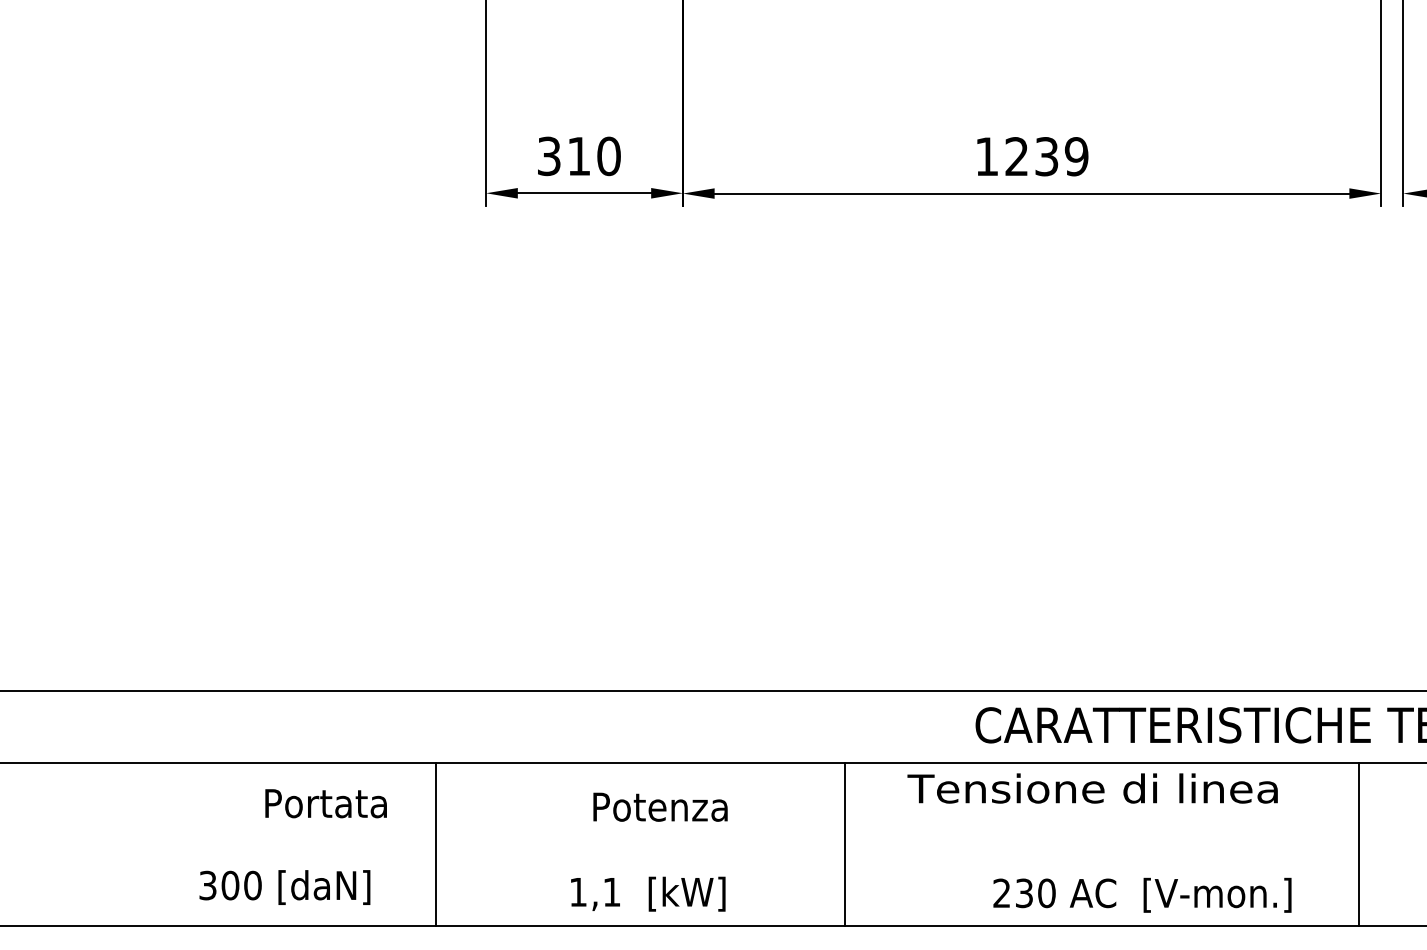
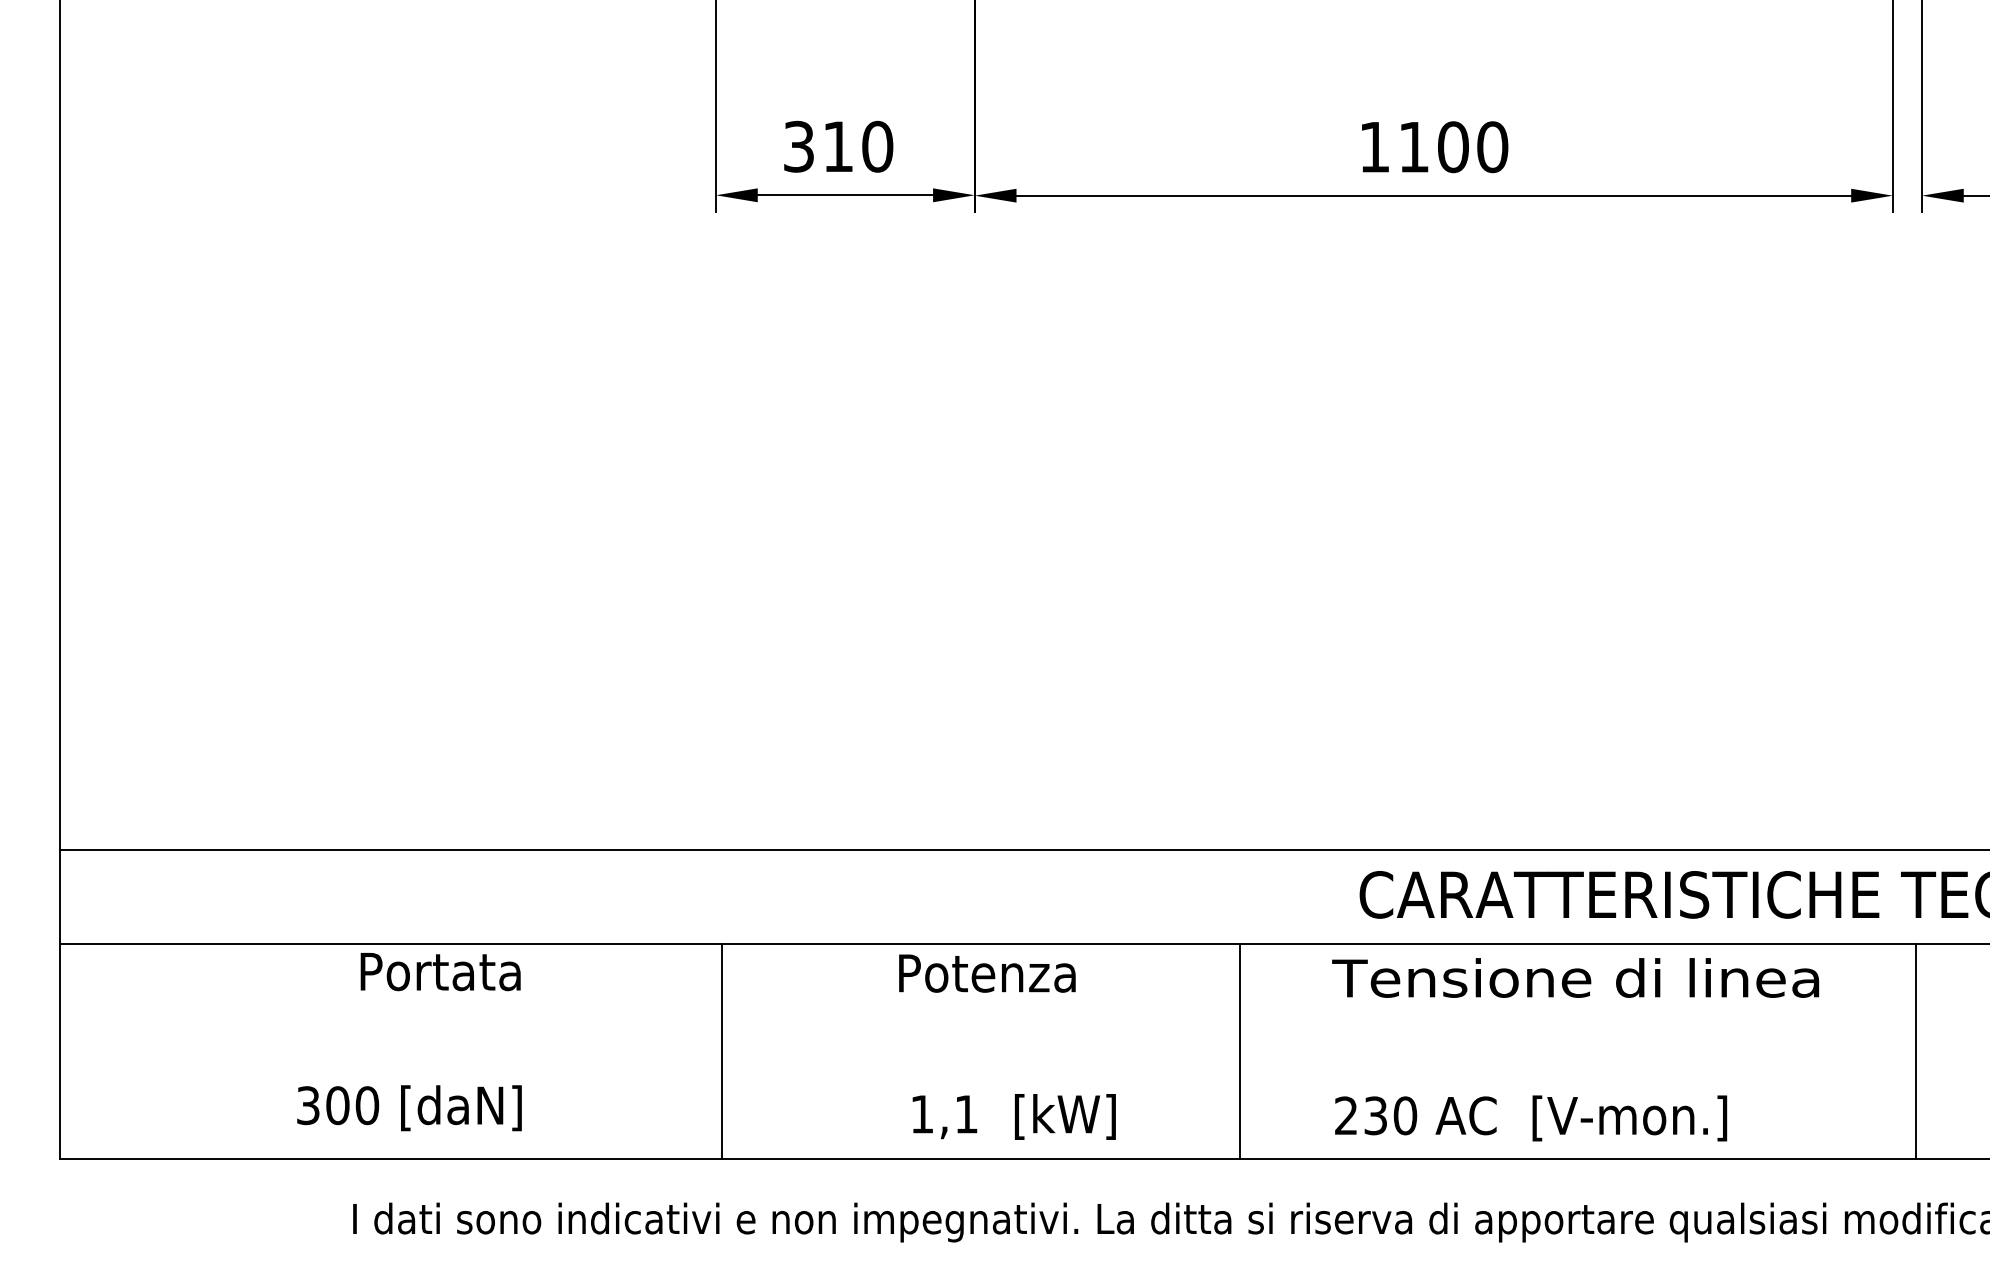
text: (1046, 156) -> (1453, 147), 1239 -> 1100
text: (1092, 788) -> (1575, 977), moved
text: (326, 804) -> (440, 972), moved
text: (660, 807) -> (987, 973), moved
line: (436, 844) -> (722, 1051), moved
line: (845, 844) -> (1240, 1051), moved
line: (1358, 844) -> (1916, 1051), moved
text: (284, 887) -> (409, 1108), moved
text: (647, 893) -> (1013, 1116), moved
text: (1142, 895) -> (1531, 1118), moved

